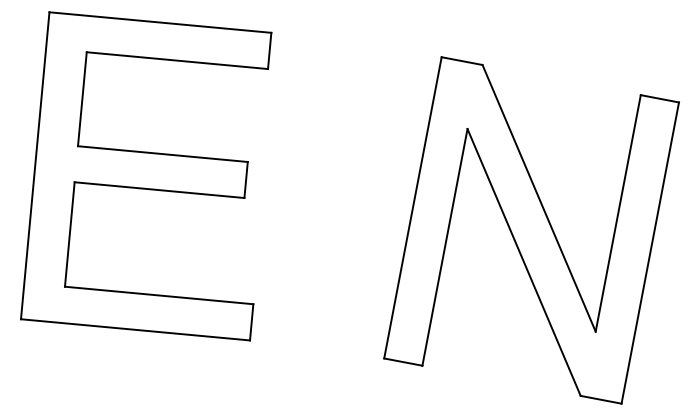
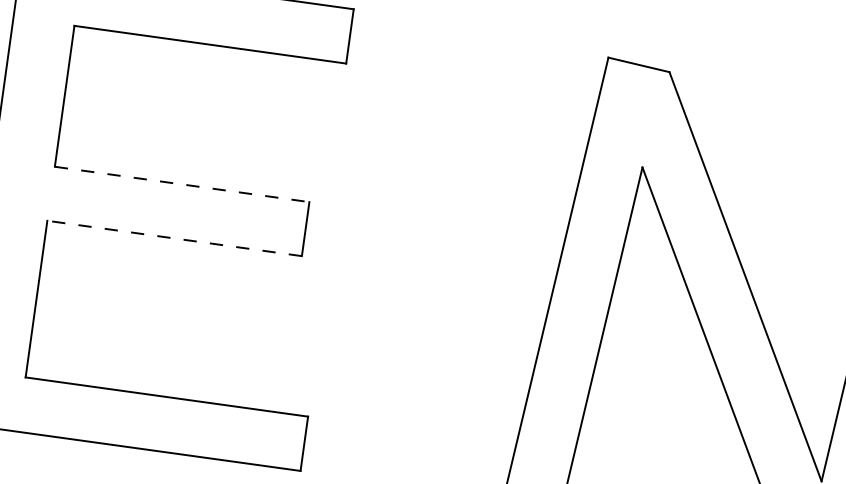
line: (163, 154) -> (183, 185), solid -> dashed
line: (159, 190) -> (174, 239), solid -> dashed

